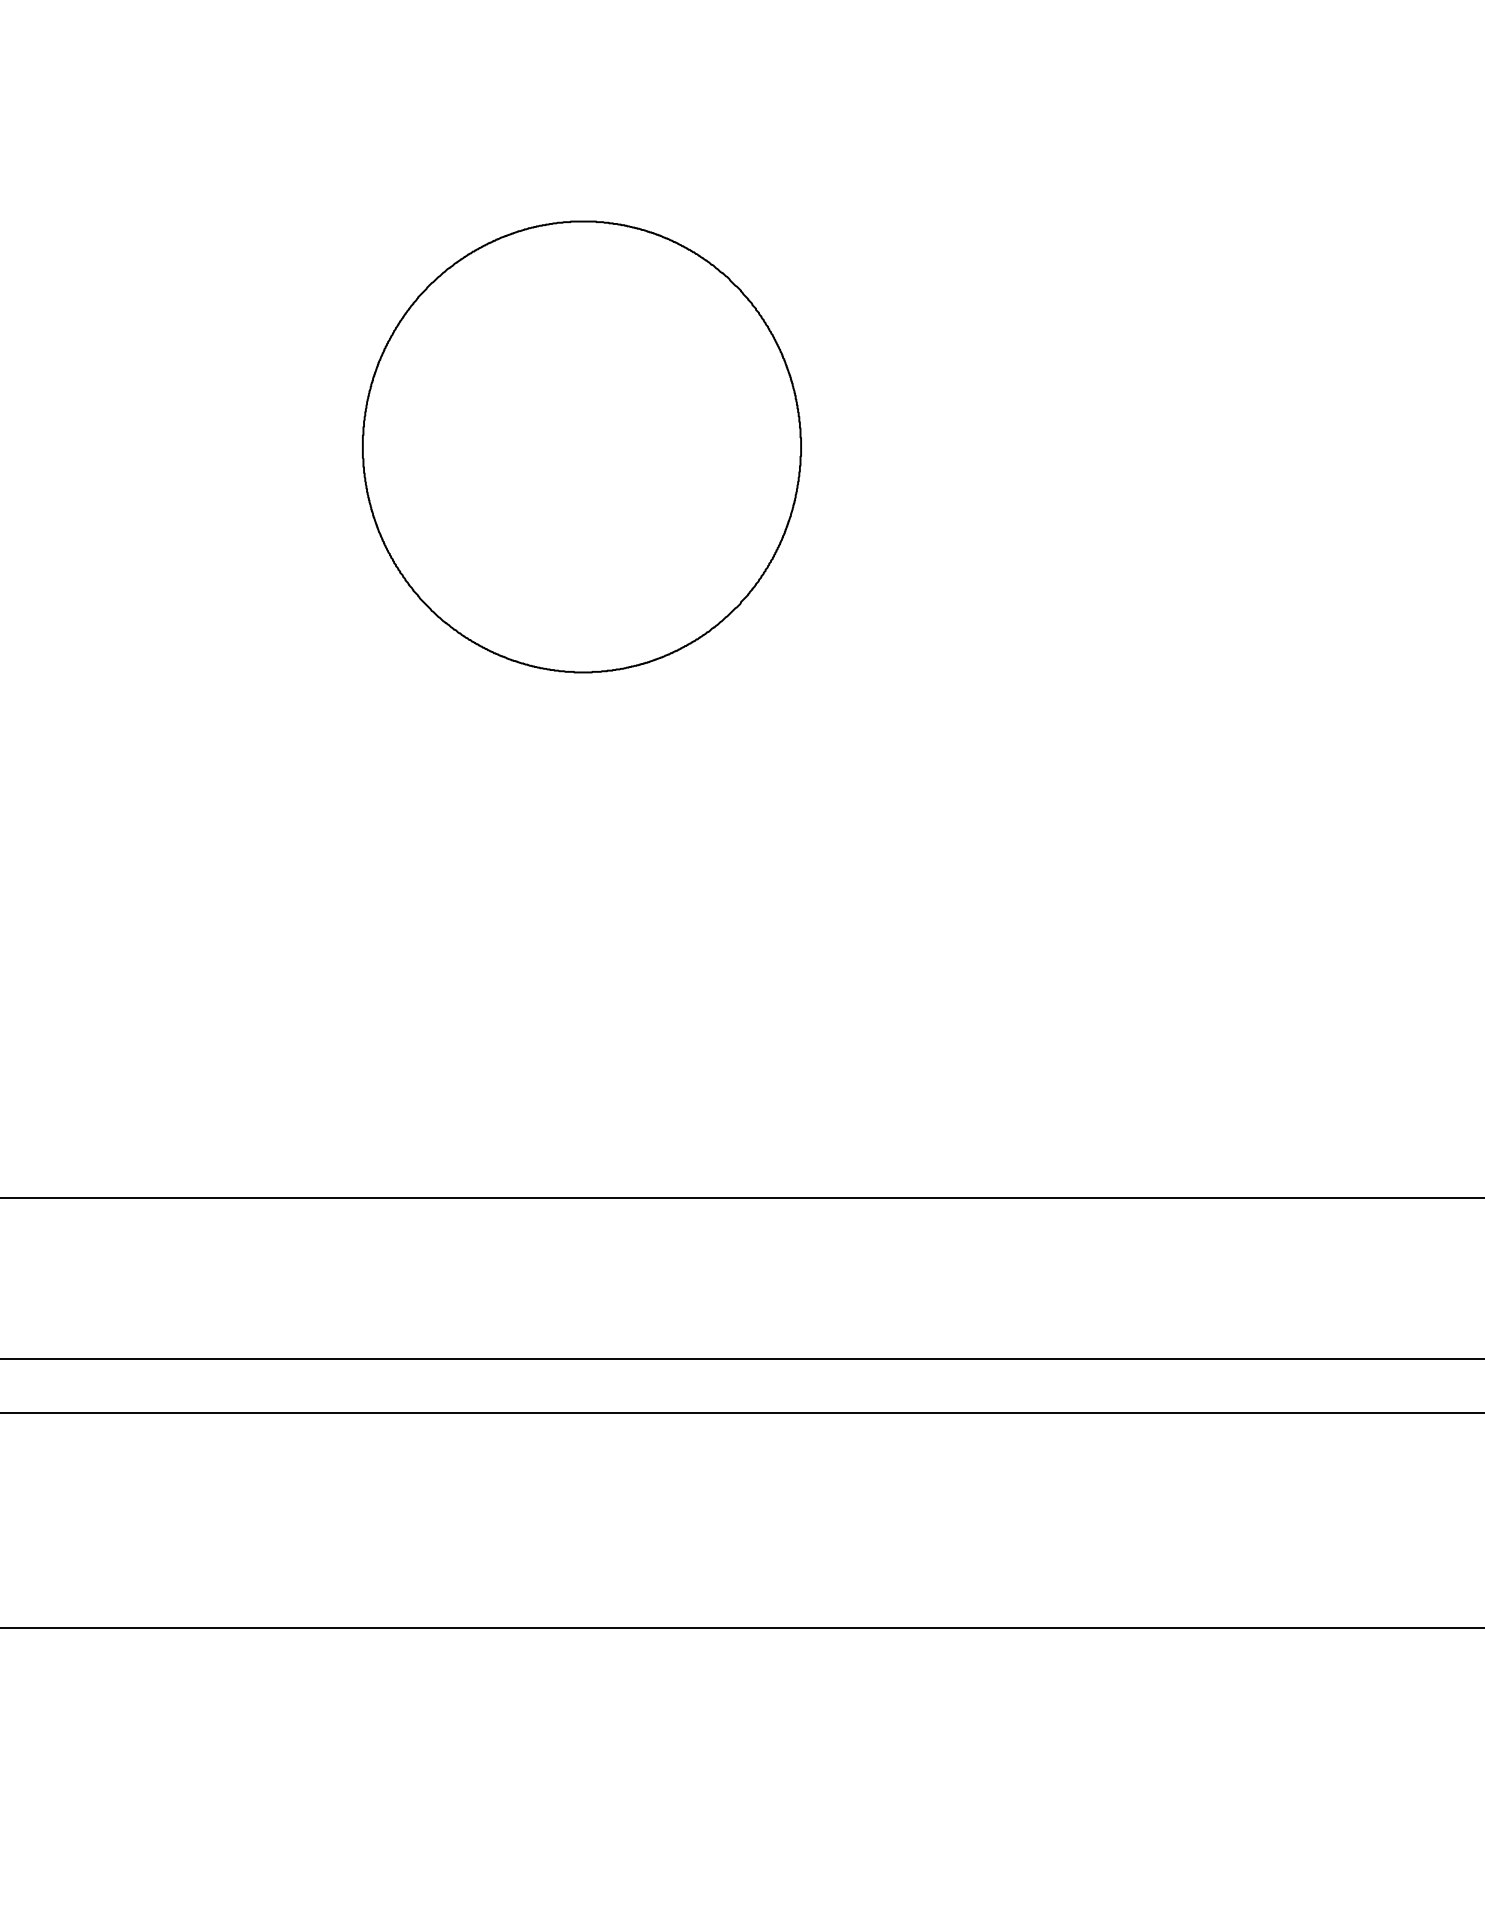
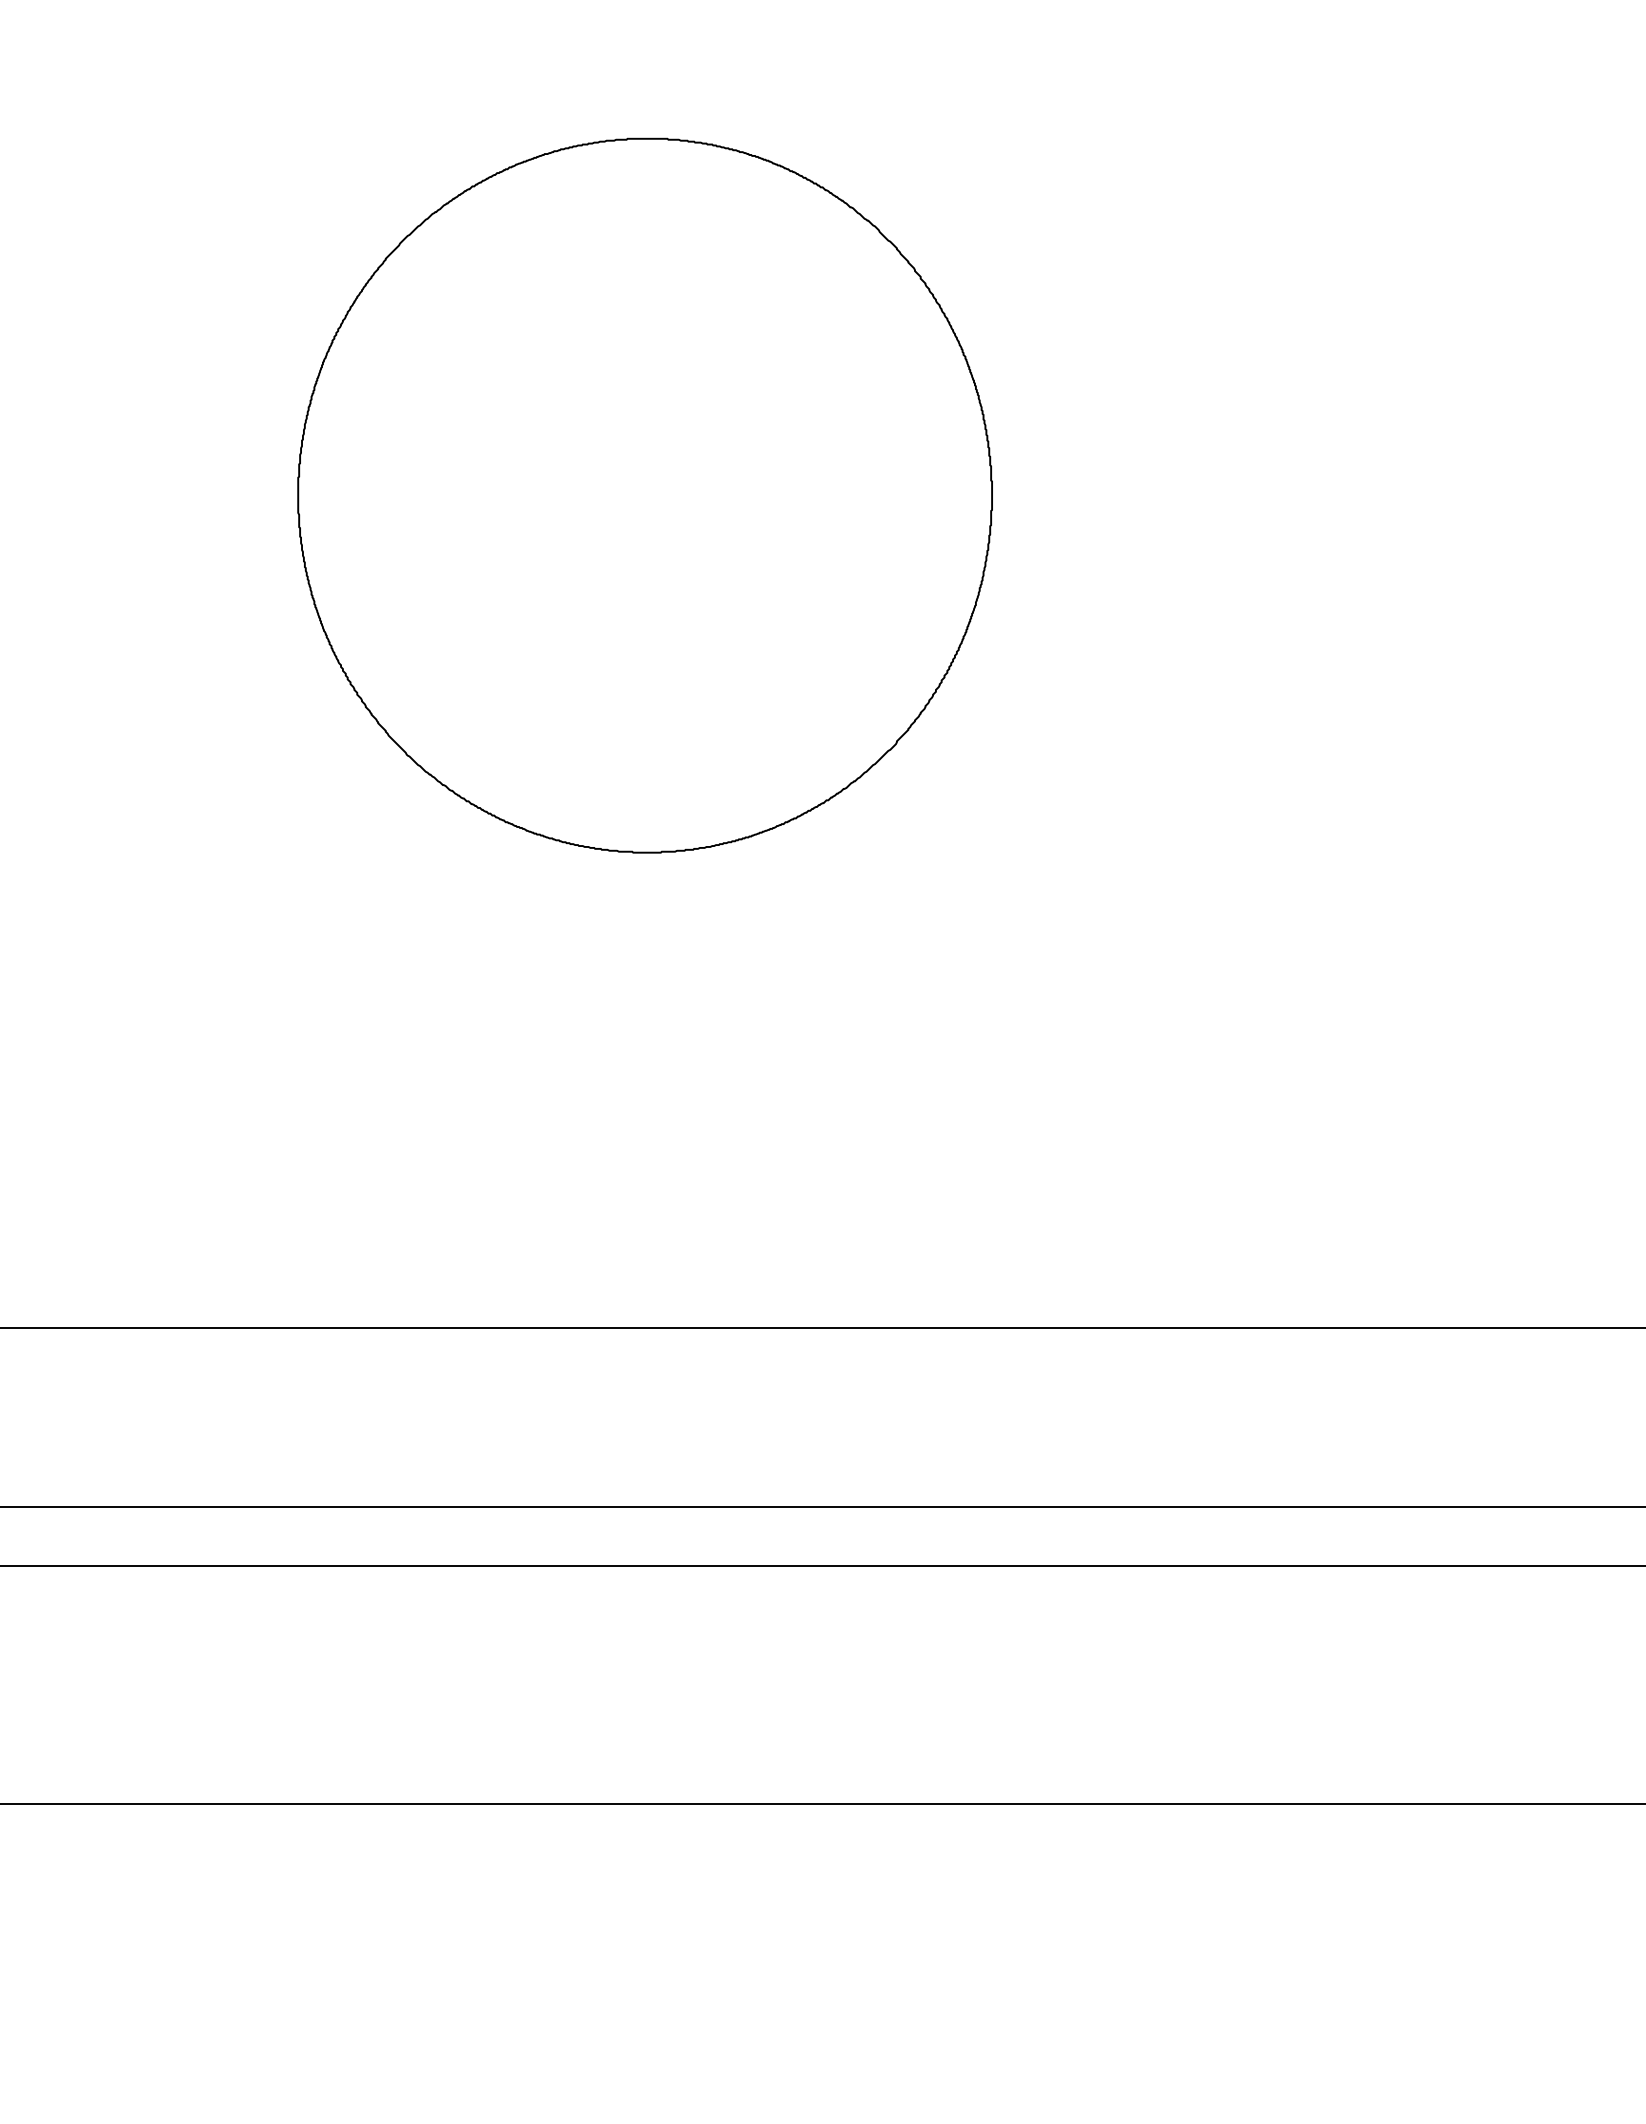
part: (581, 446) -> (644, 495), size x1.43

